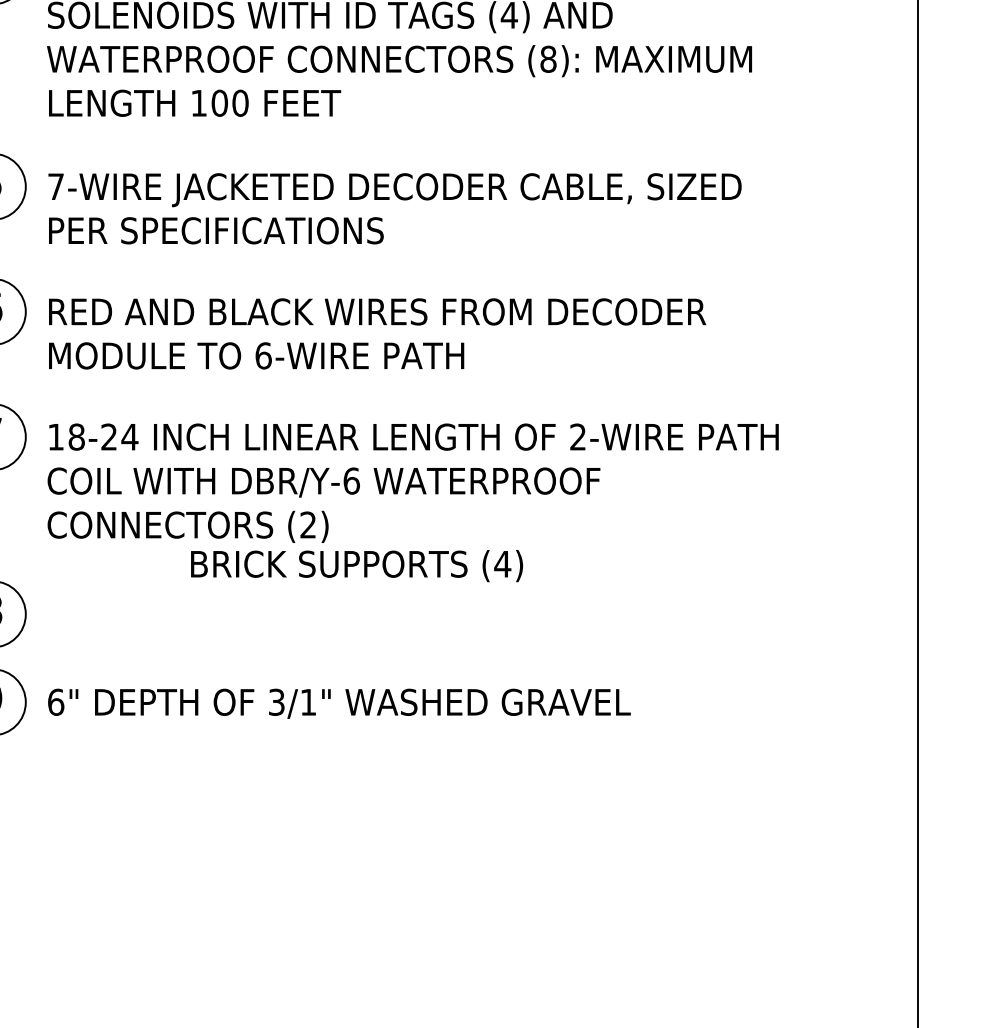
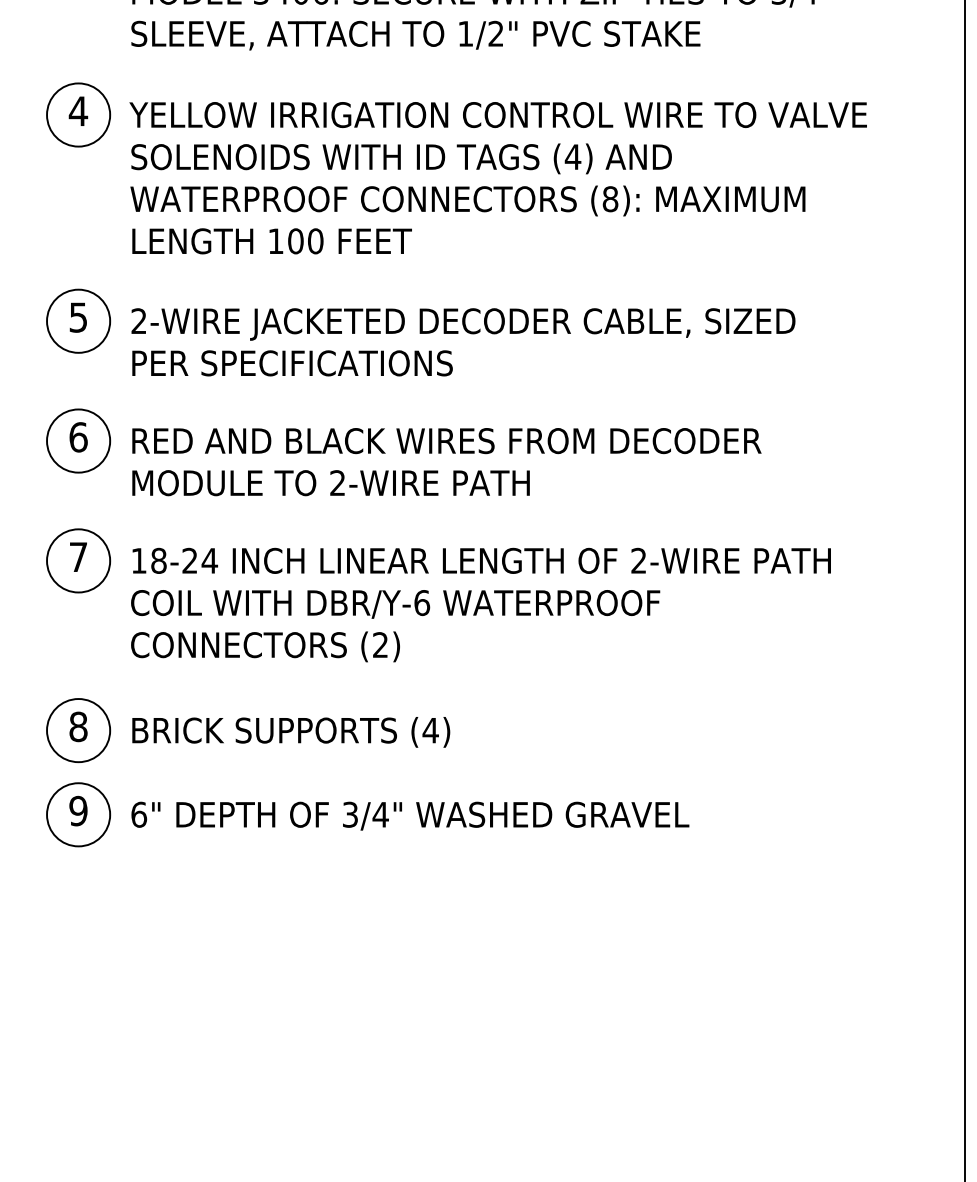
text: (55, 186) -> (138, 320), 7-WIRE -> 2-WIRE
text: (263, 356) -> (337, 483), 6-WIRE -> 2-WIRE
text: (357, 566) -> (291, 732), moved
text: (308, 702) -> (380, 814), 3/1" -> 3/4"

